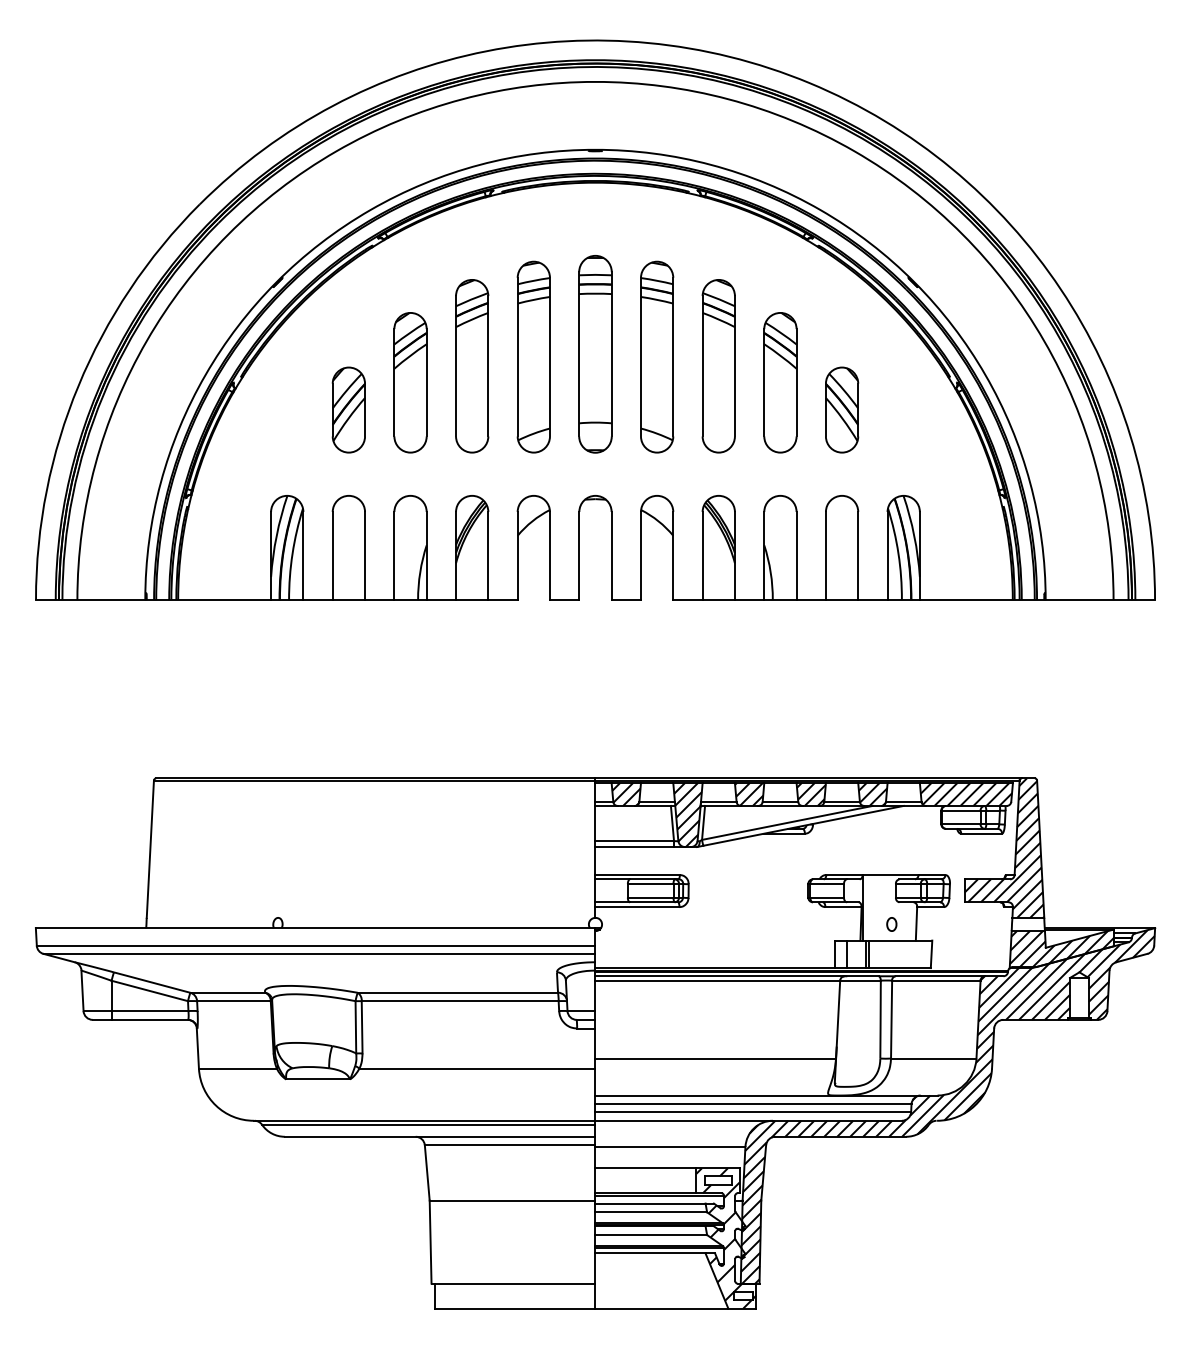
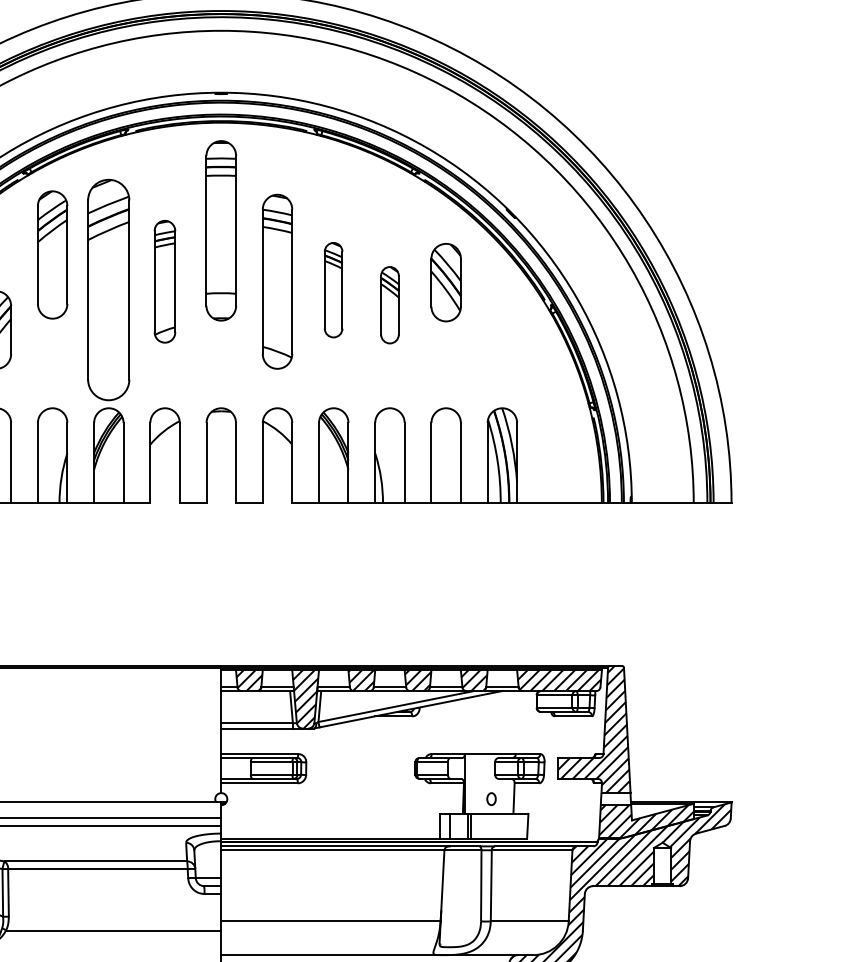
part: (595, 354) -> (221, 231), moved
part: (533, 356) -> (164, 281), size x0.7
part: (472, 366) -> (109, 290), size x1.4
part: (718, 366) -> (333, 290), size x0.6
part: (410, 382) -> (52, 254), moved
part: (780, 382) -> (390, 304), size x0.6
part: (842, 409) -> (446, 282), moved

